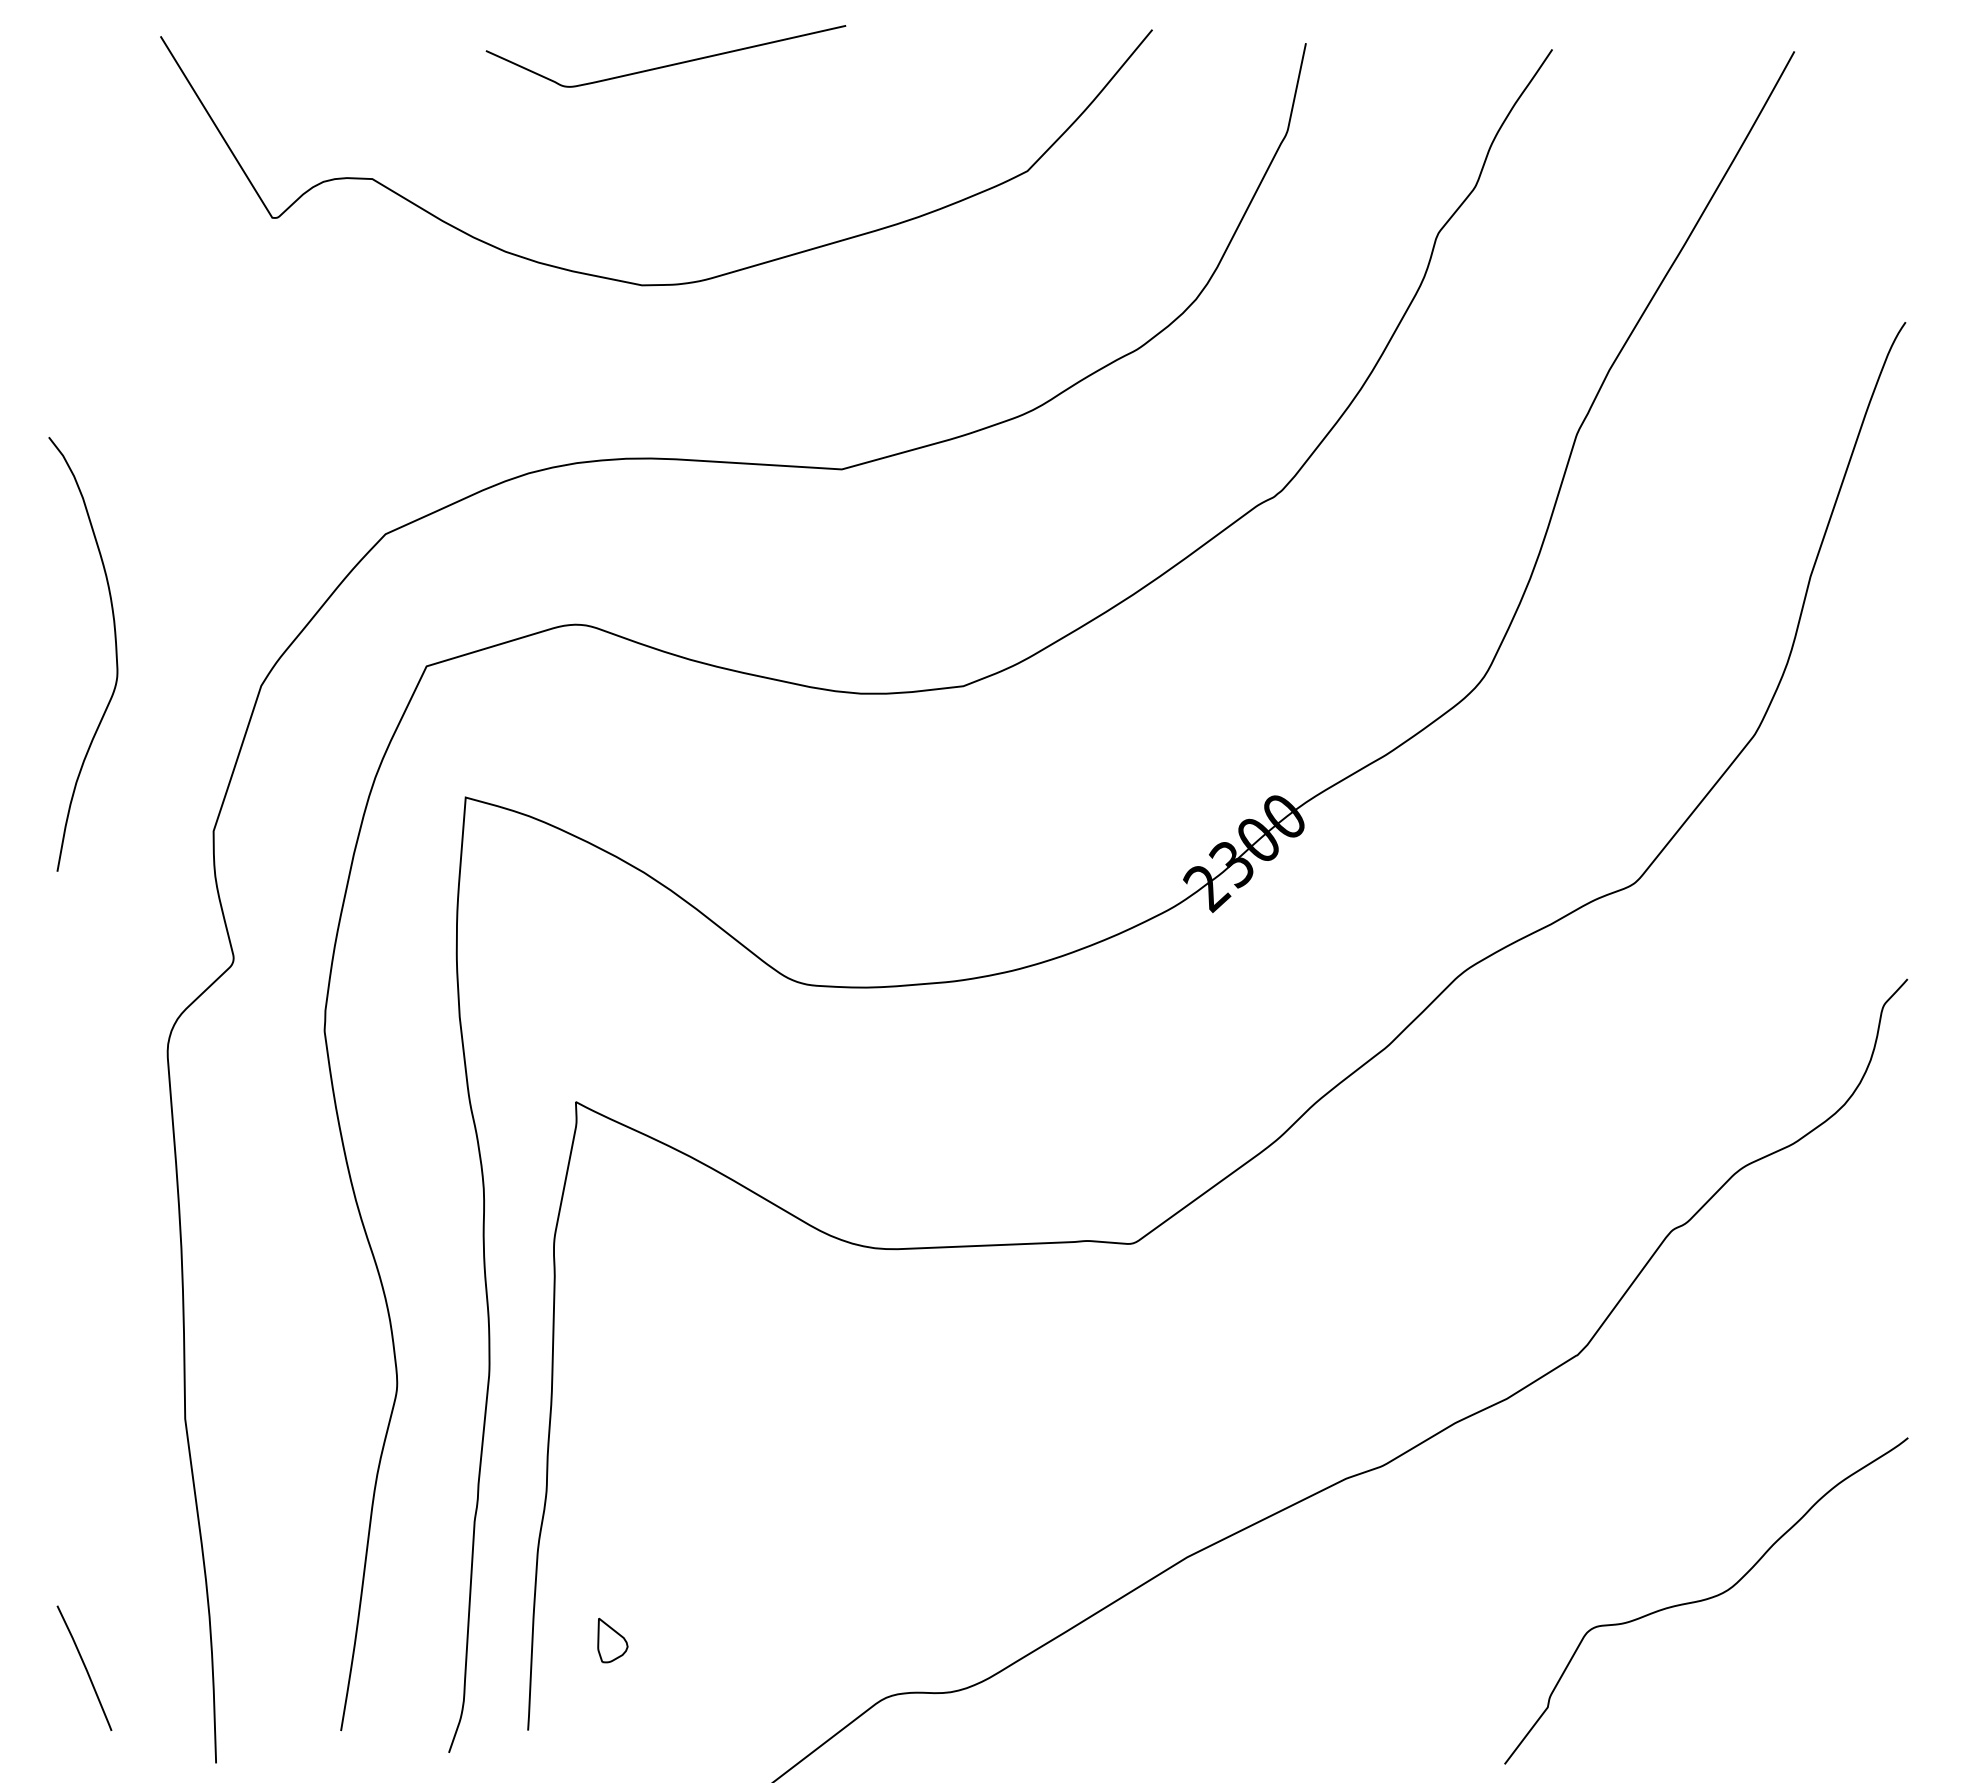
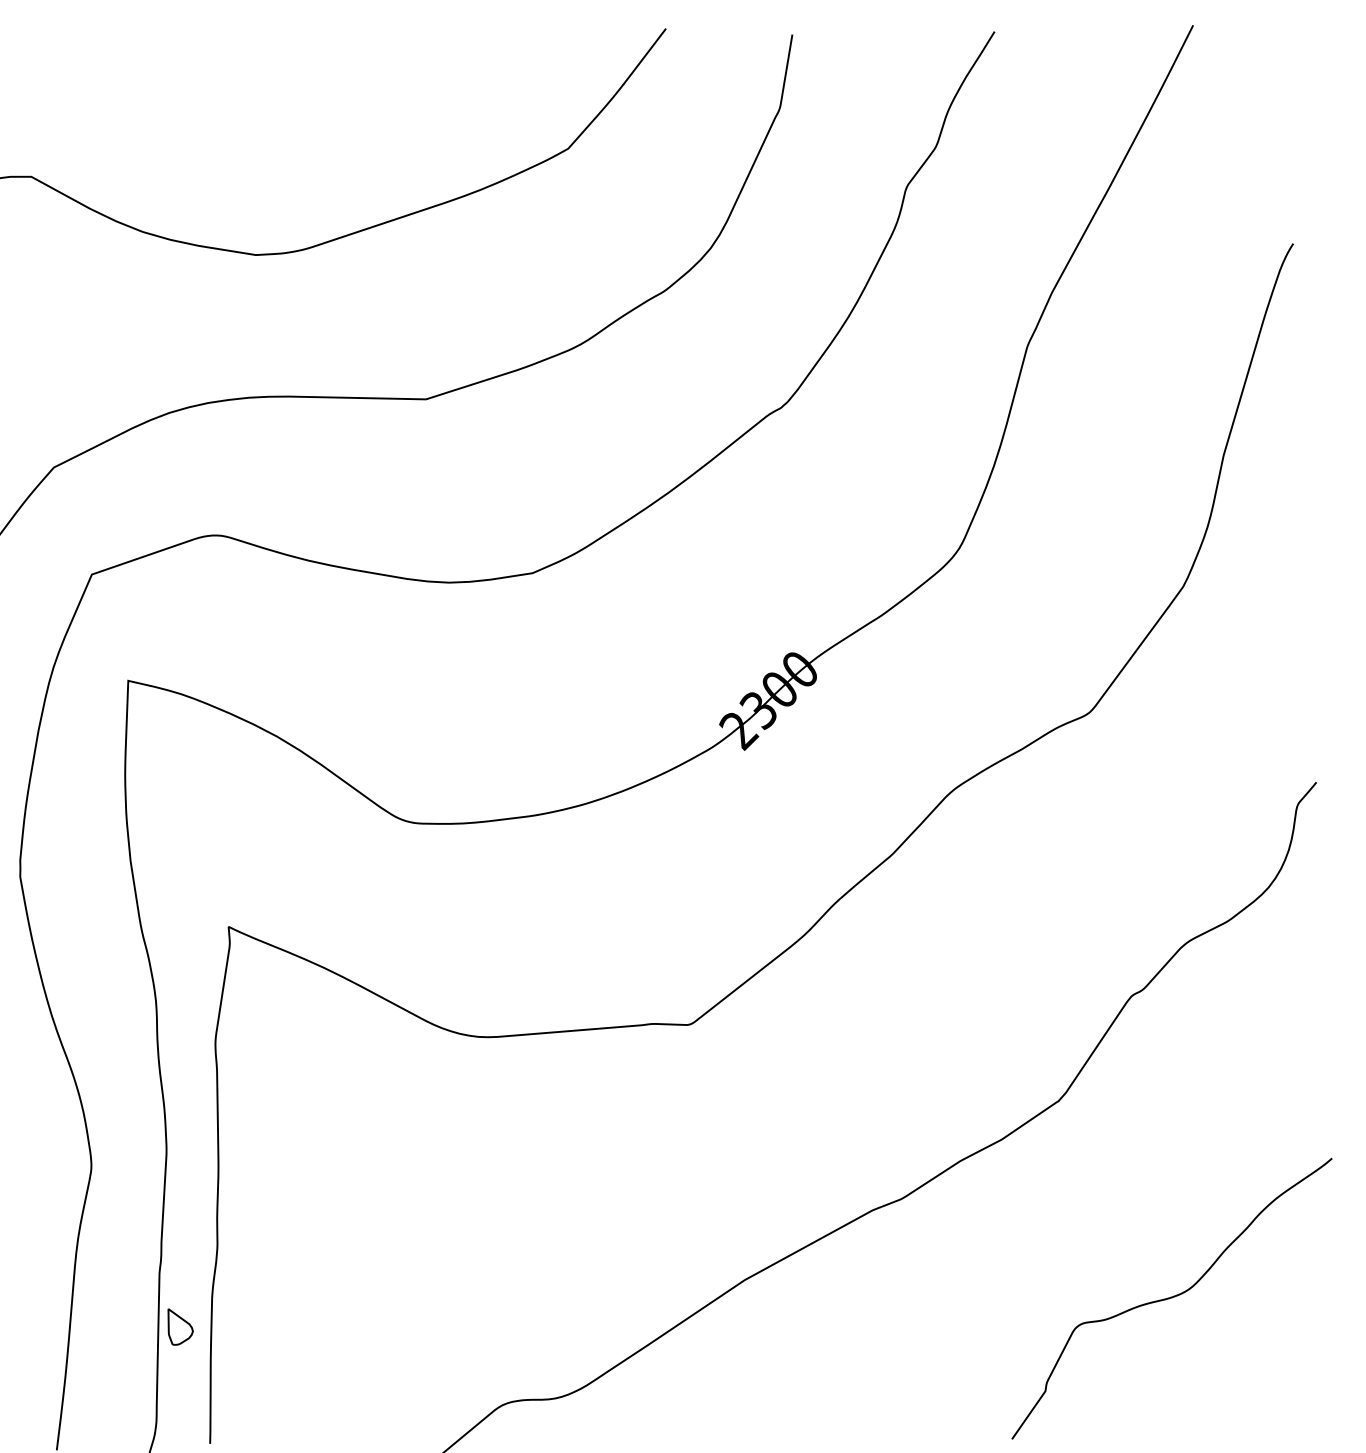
curve: (668, 64) -> (270, 73), removed
part: (612, 1640) -> (180, 1326), moved

